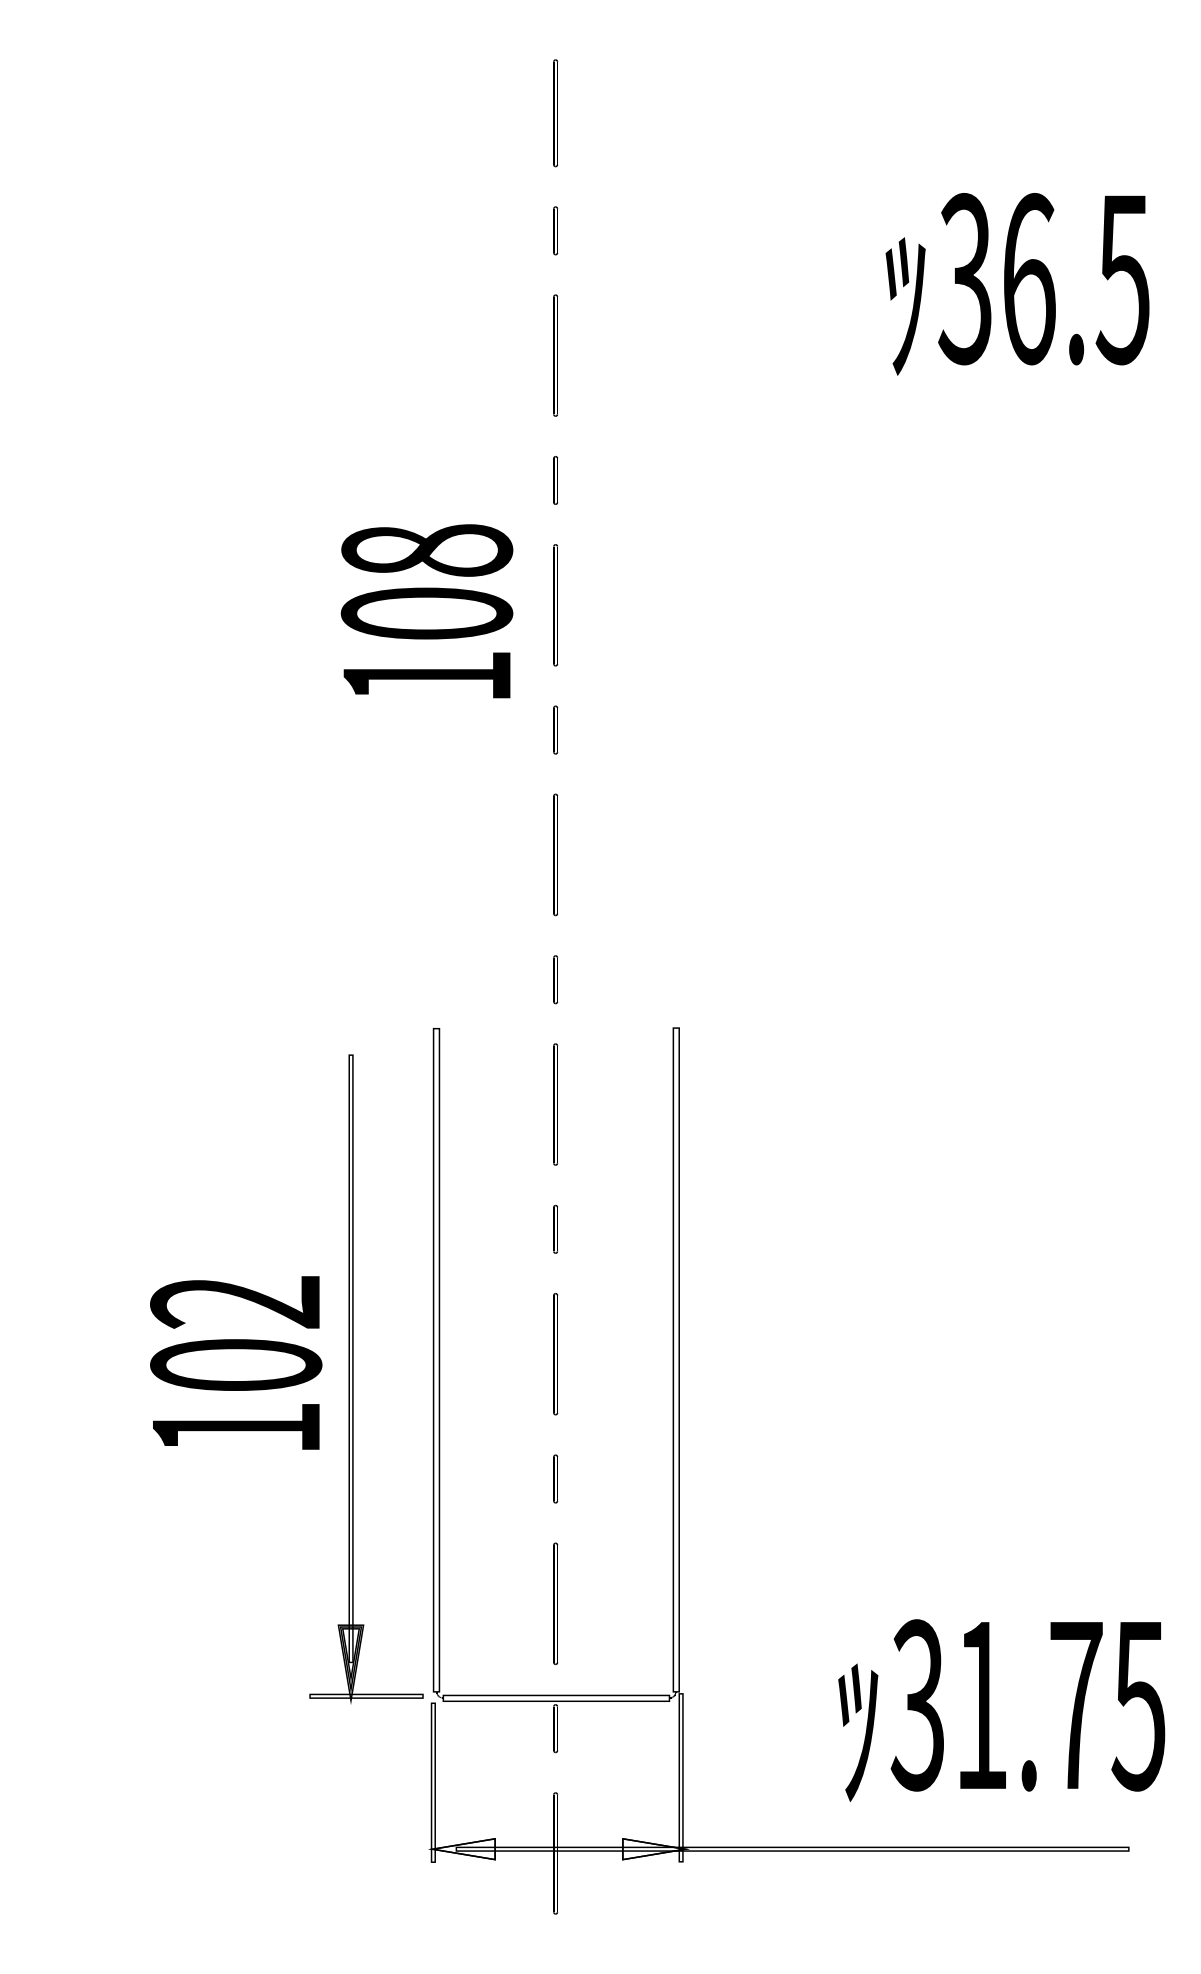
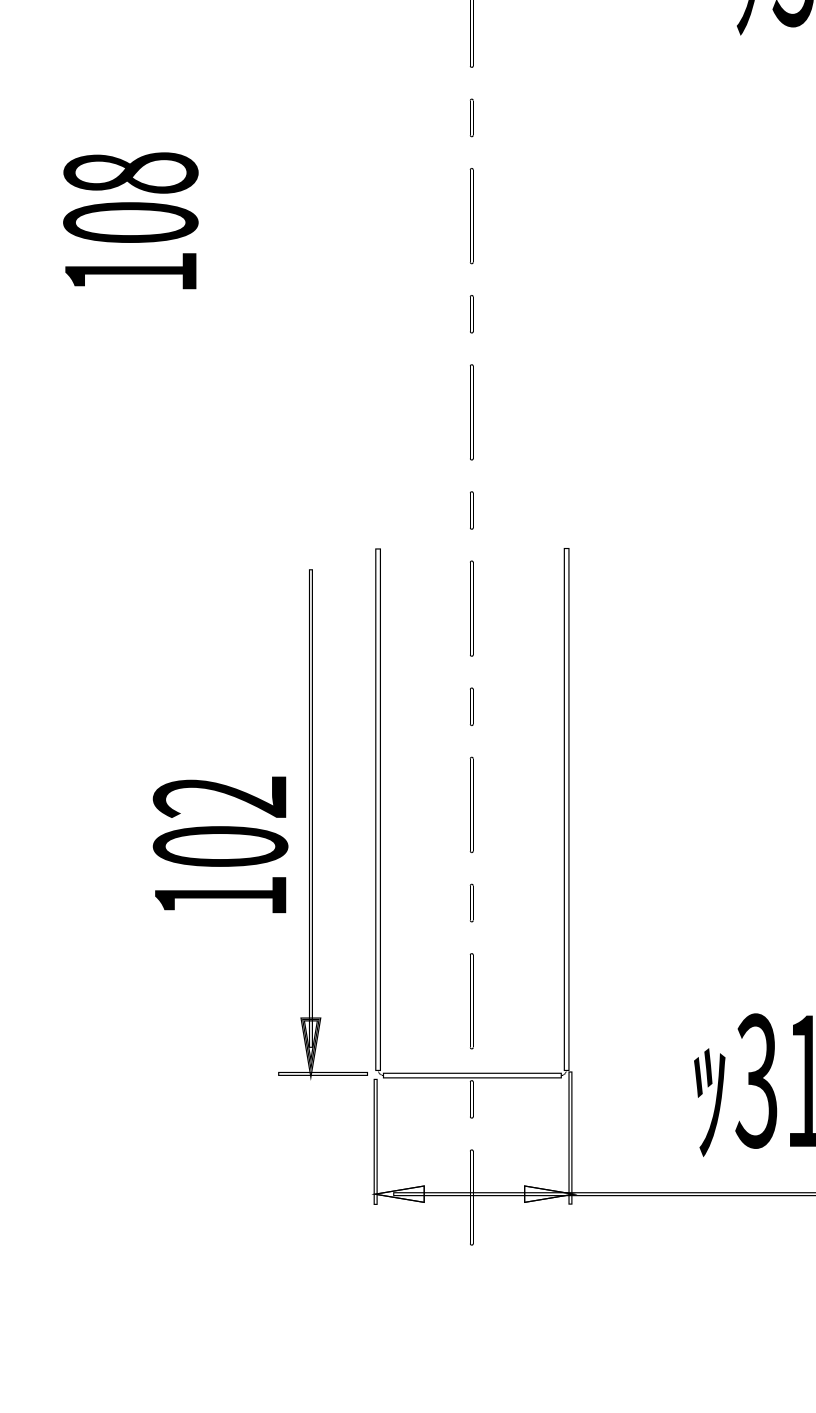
text: (426, 611) -> (130, 220), moved
text: (236, 1362) -> (220, 844), moved

